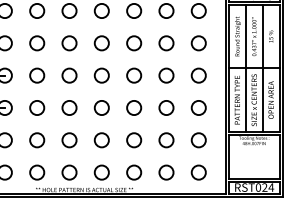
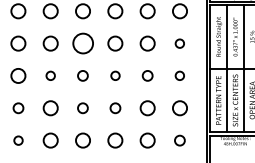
circle: (101, 43) -> (82, 43), size x1.4
circle: (198, 43) -> (179, 43), size x0.6
circle: (69, 75) -> (50, 75), size x0.6
circle: (101, 75) -> (82, 75), size x0.7
circle: (134, 75) -> (115, 75), size x0.6
circle: (166, 75) -> (147, 75), size x0.7
circle: (198, 75) -> (179, 75), size x0.6
circle: (37, 107) -> (18, 107), size x0.7
circle: (101, 107) -> (82, 107), size x0.7
circle: (134, 107) -> (115, 107), size x0.7
circle: (37, 140) -> (18, 140), size x0.6
circle: (198, 140) -> (179, 140), size x0.7

